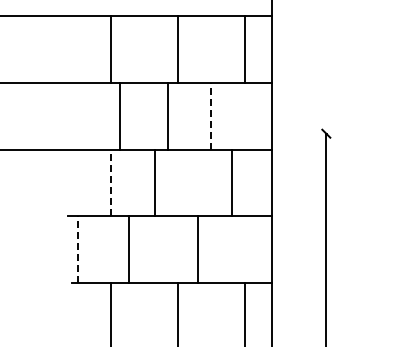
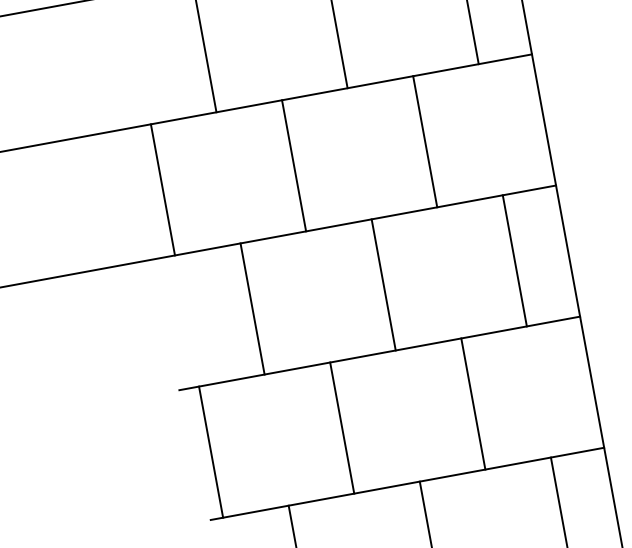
line: (119, 115) -> (162, 188), moved
line: (167, 115) -> (293, 164), moved
line: (211, 115) -> (425, 140), dashed -> solid
line: (111, 182) -> (253, 307), dashed -> solid
line: (154, 182) -> (382, 284), moved
line: (231, 182) -> (514, 259), moved
line: (77, 249) -> (210, 451), dashed -> solid
line: (128, 249) -> (342, 427), moved
line: (198, 249) -> (473, 403), moved

